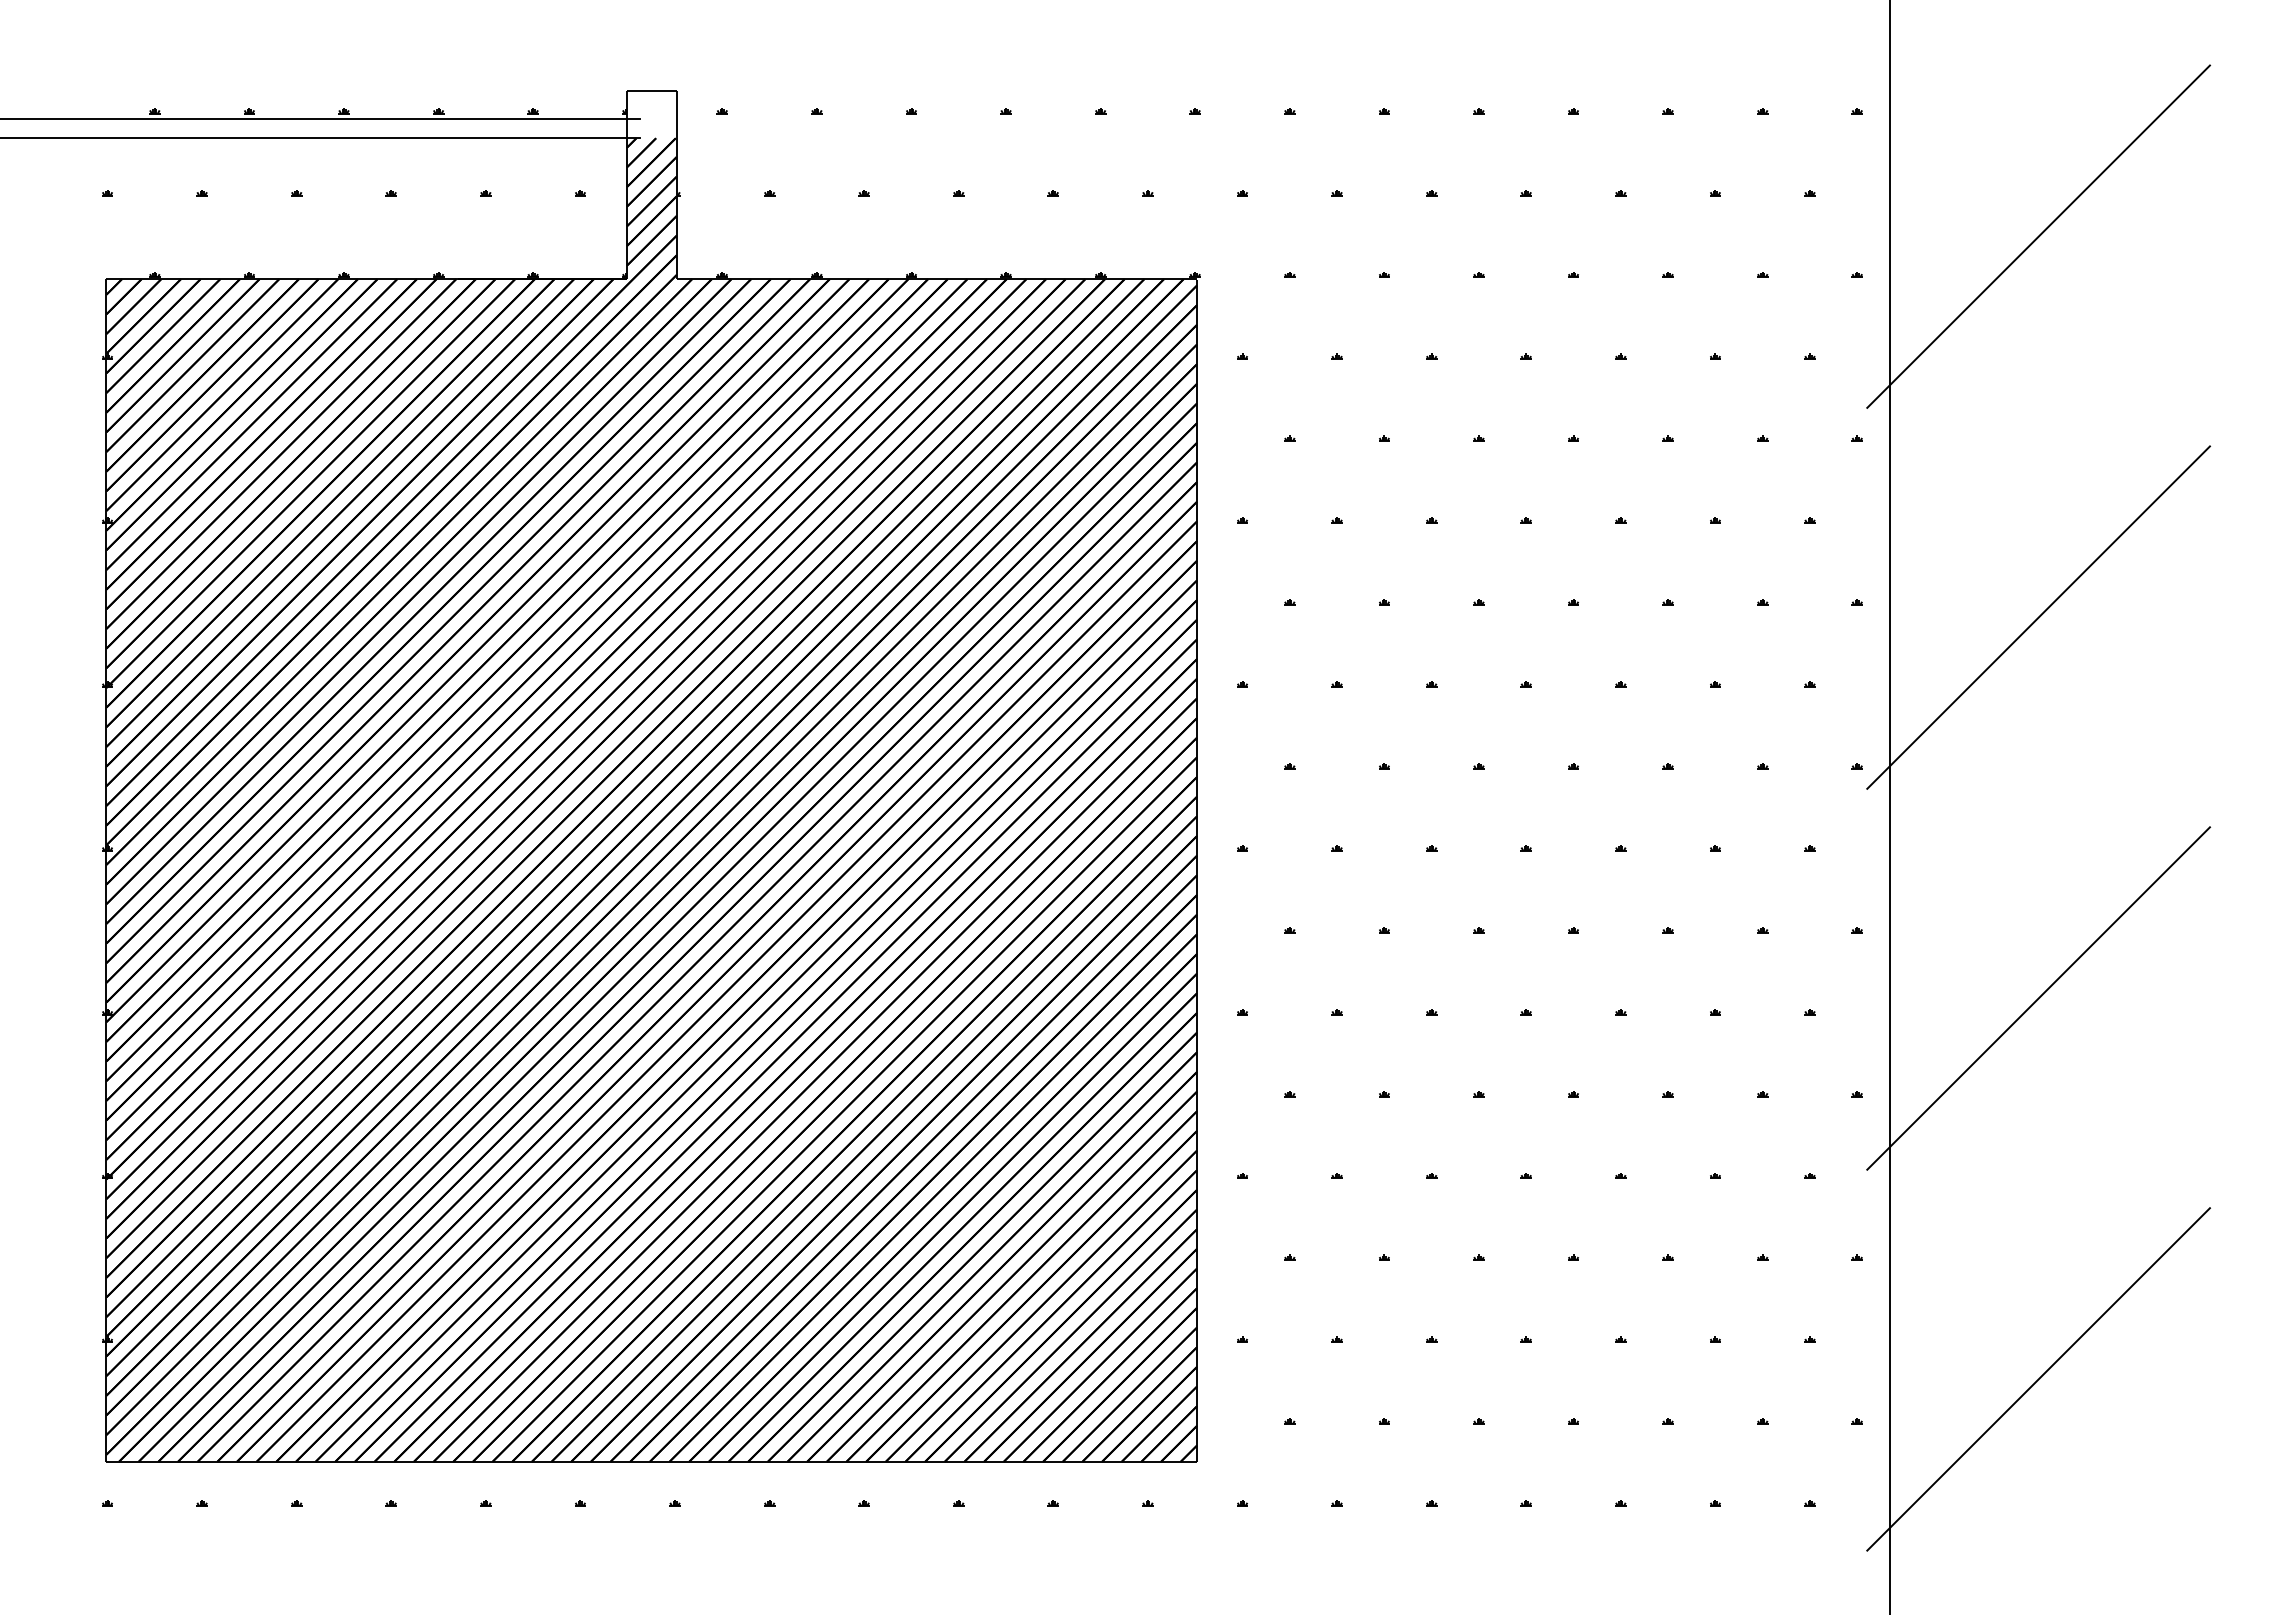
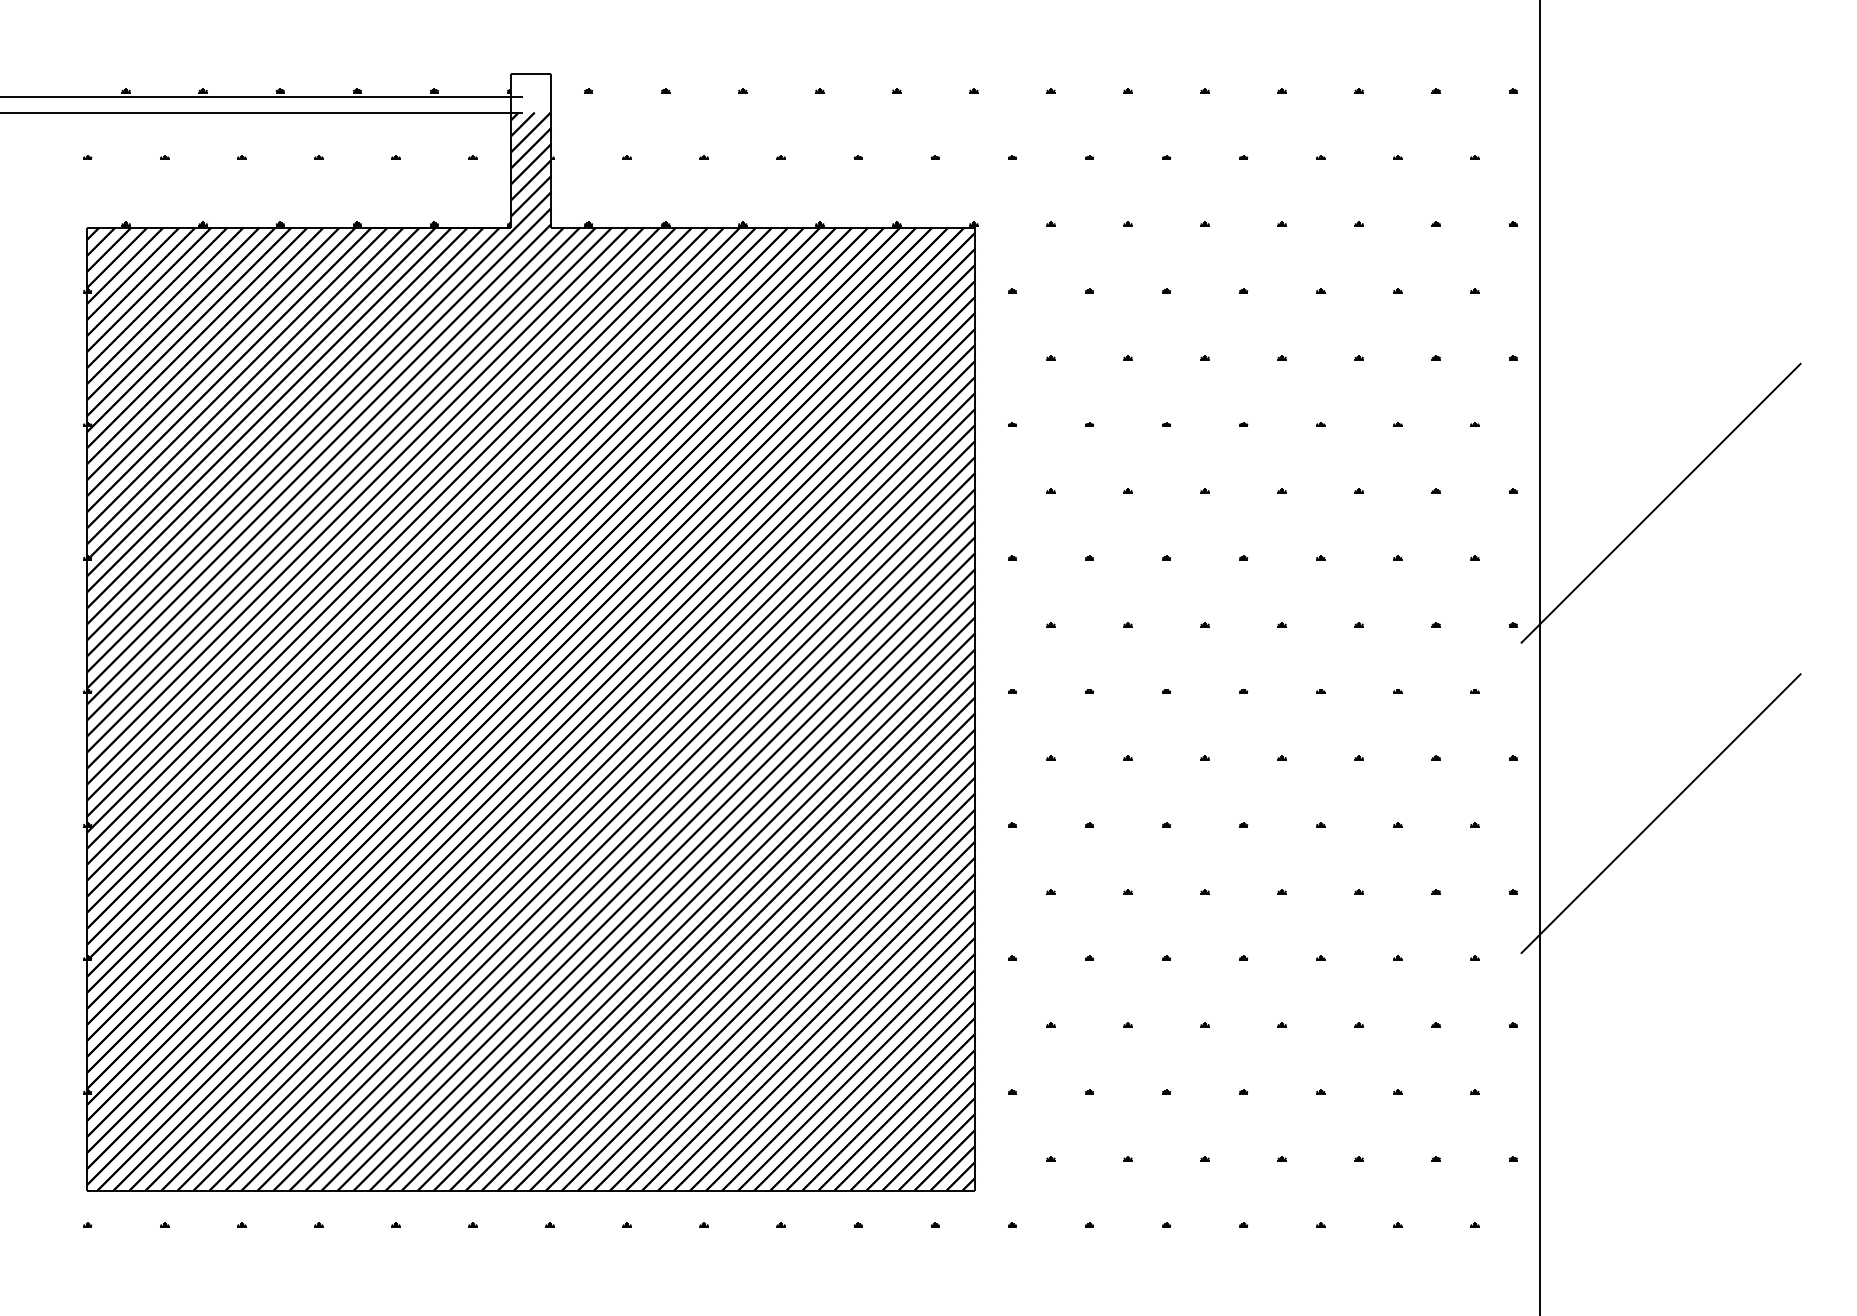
line: (2038, 236) -> (1661, 192), removed
line: (2038, 1379) -> (1661, 1124), removed

